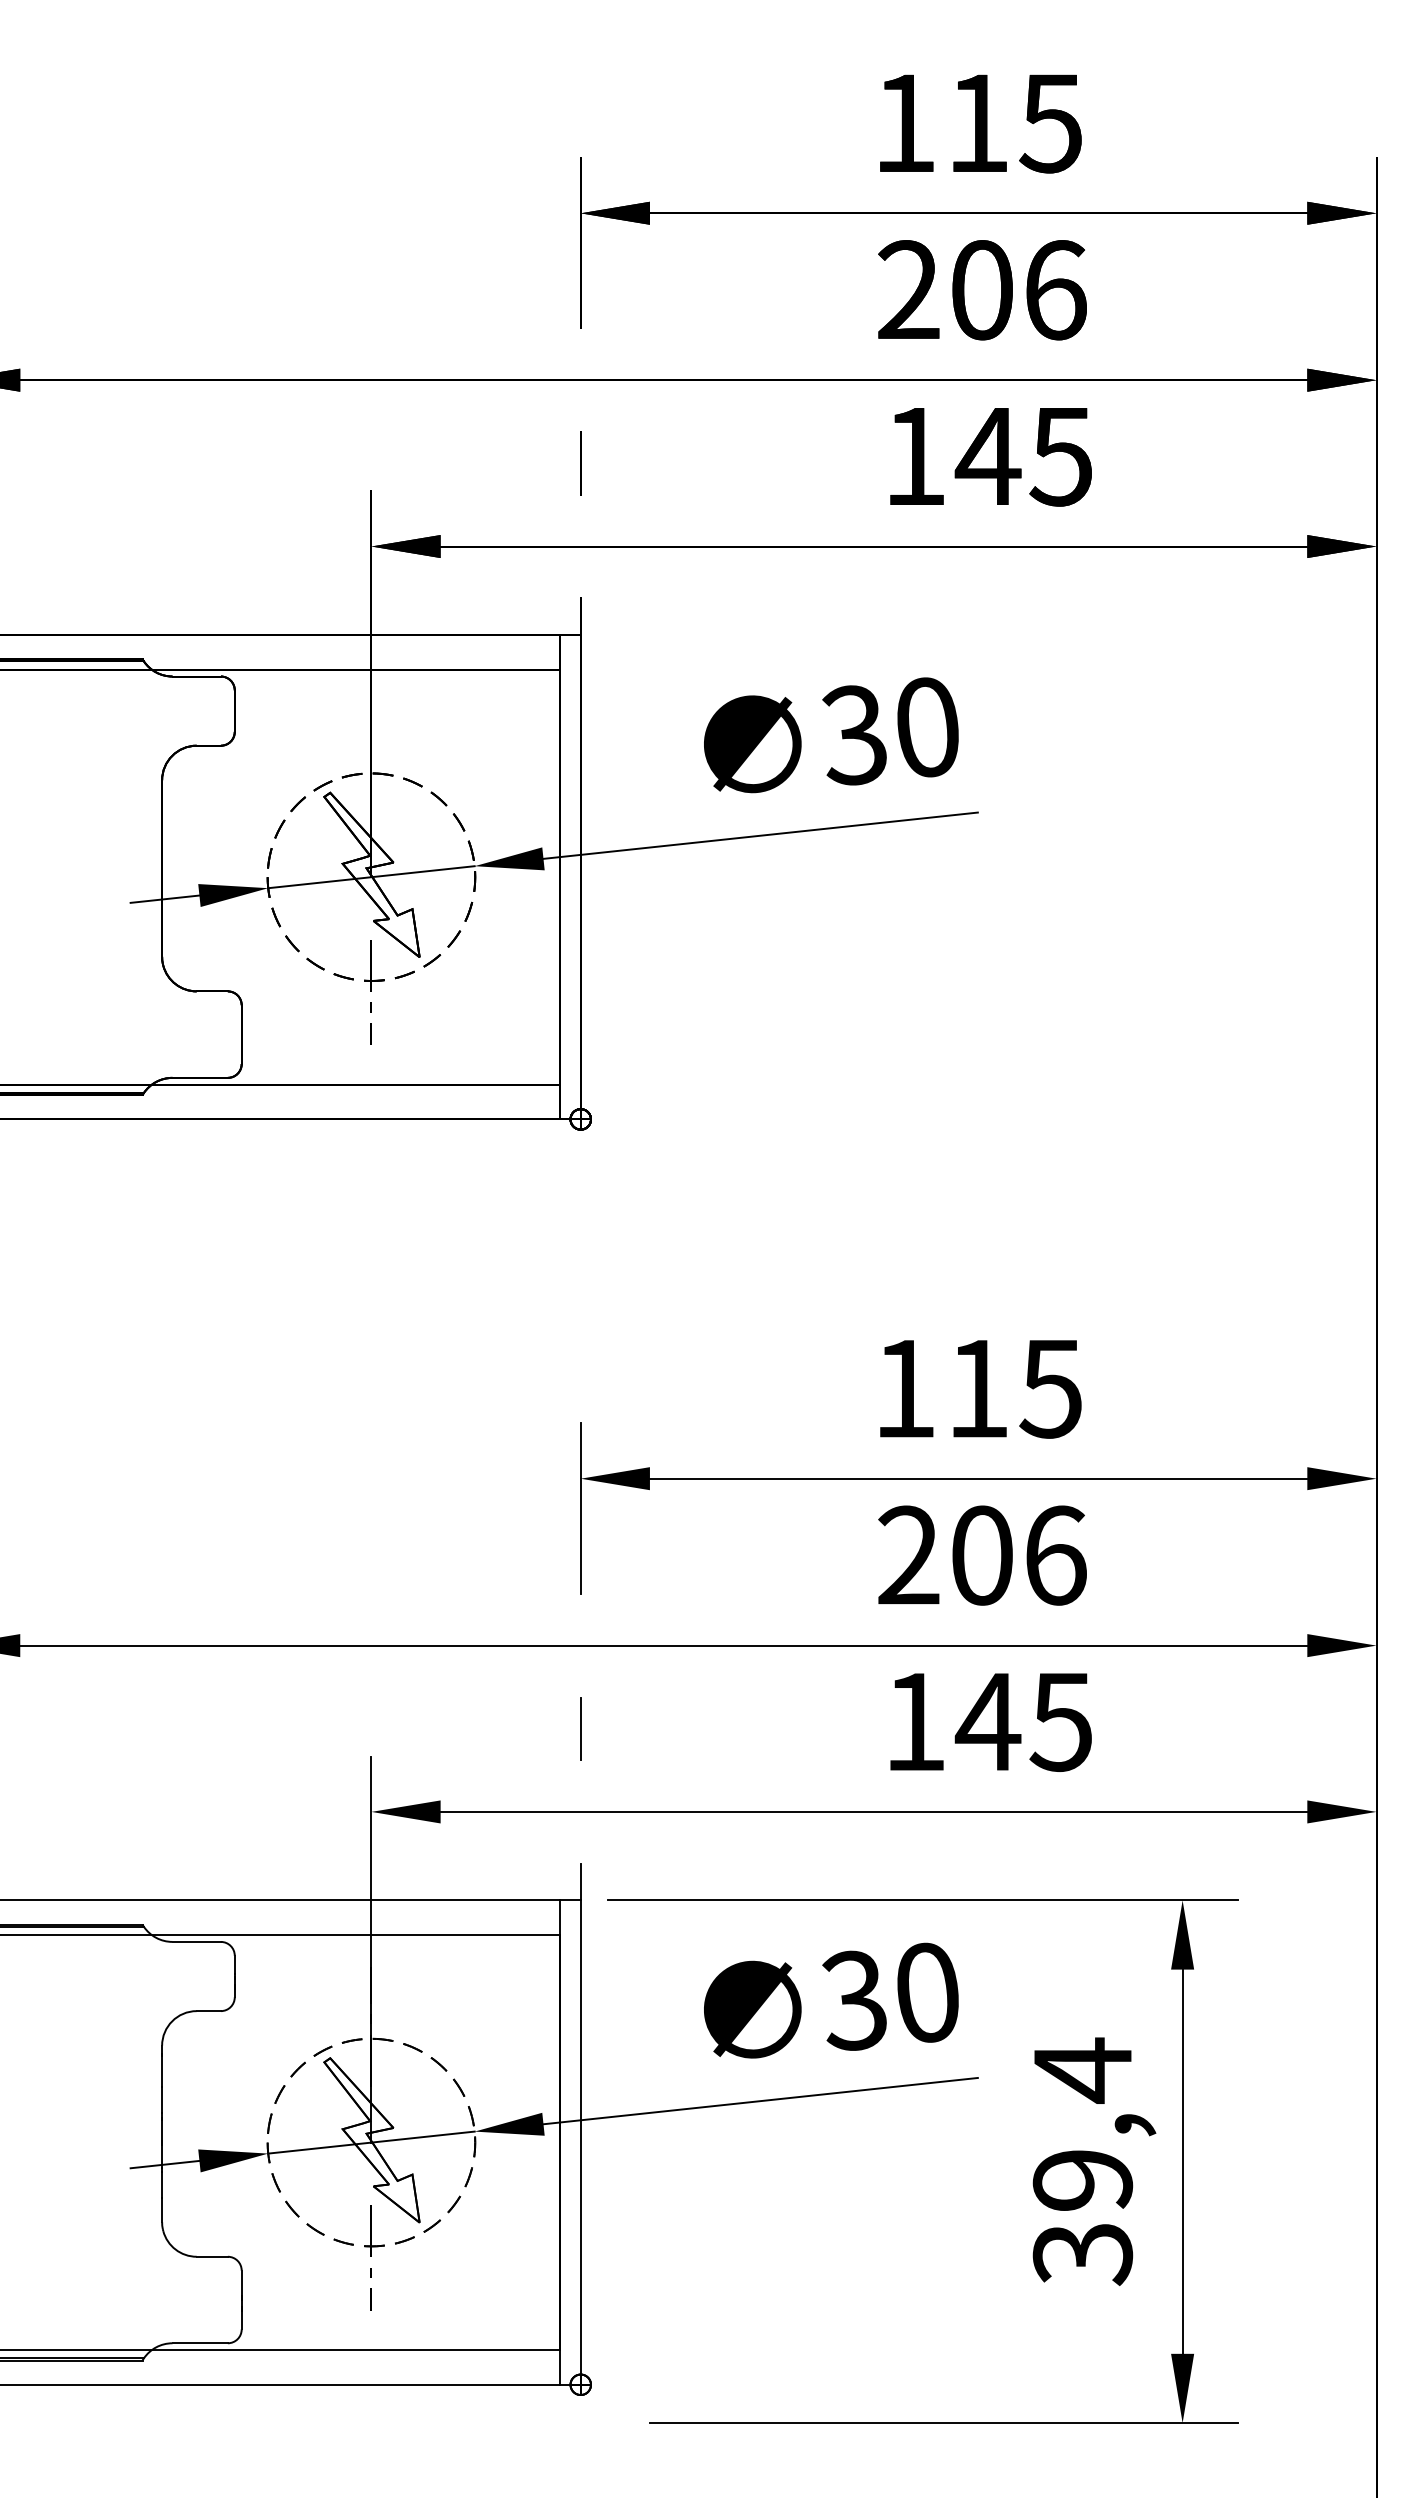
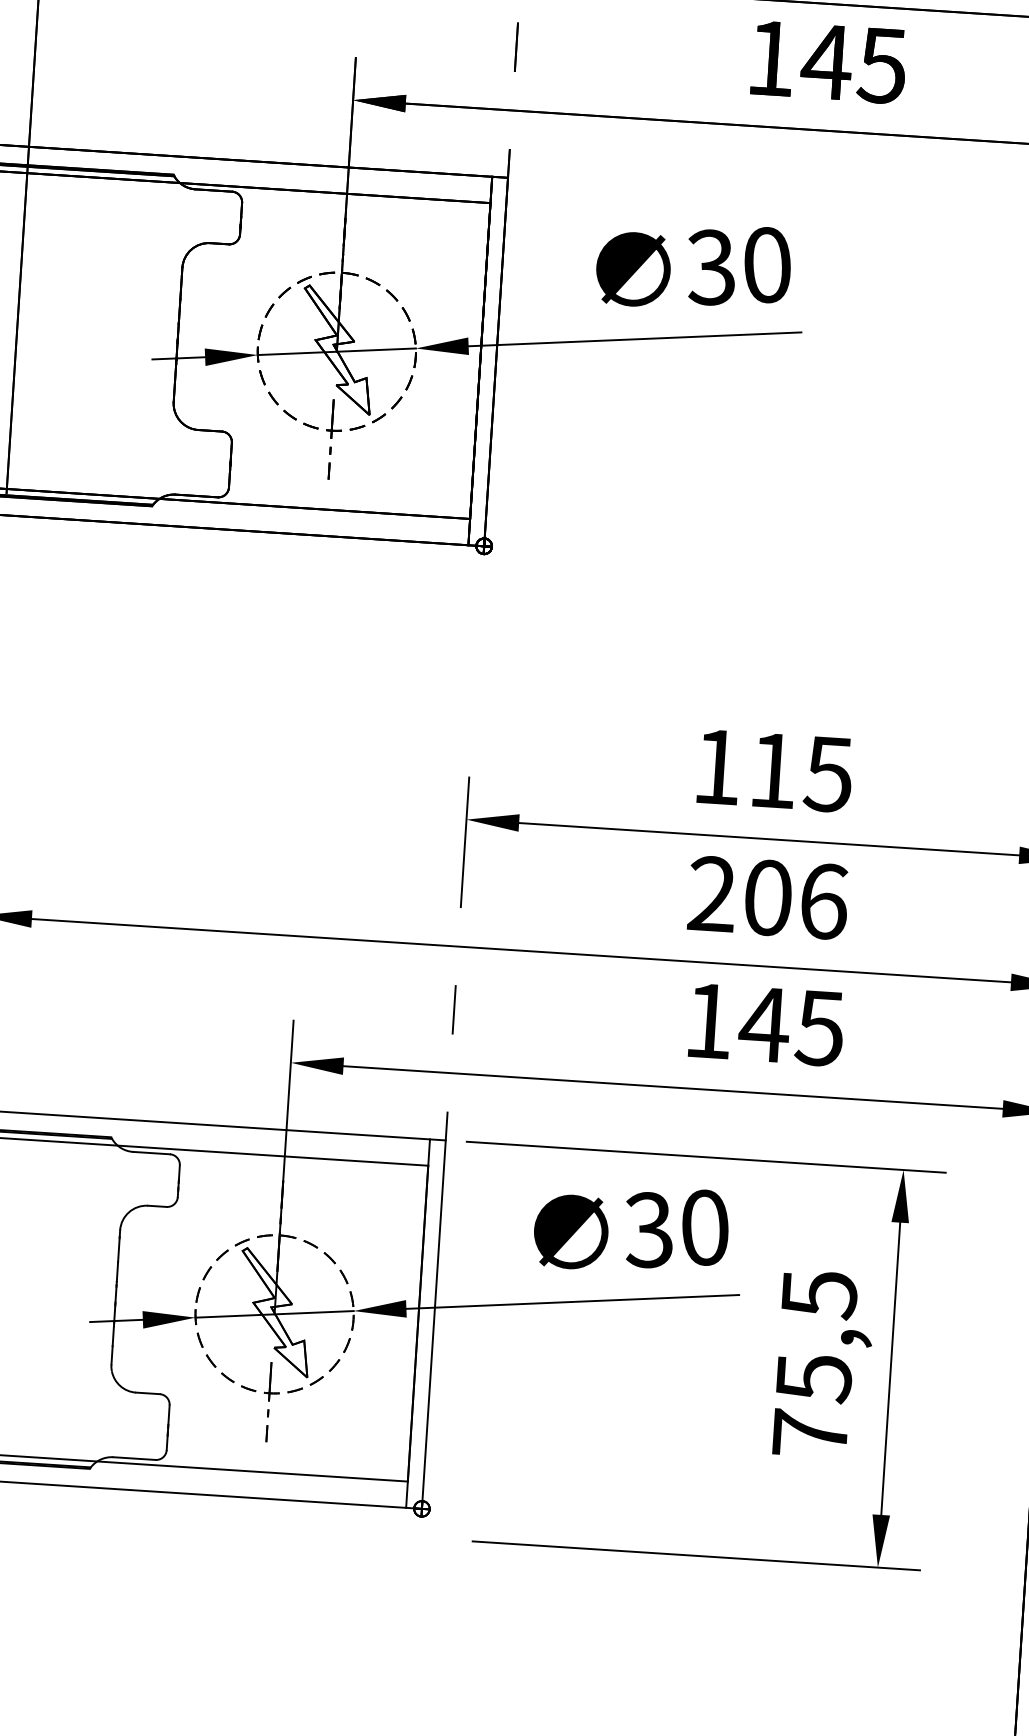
text: (1082, 2161) -> (814, 1363), 39,4 -> 75,5

